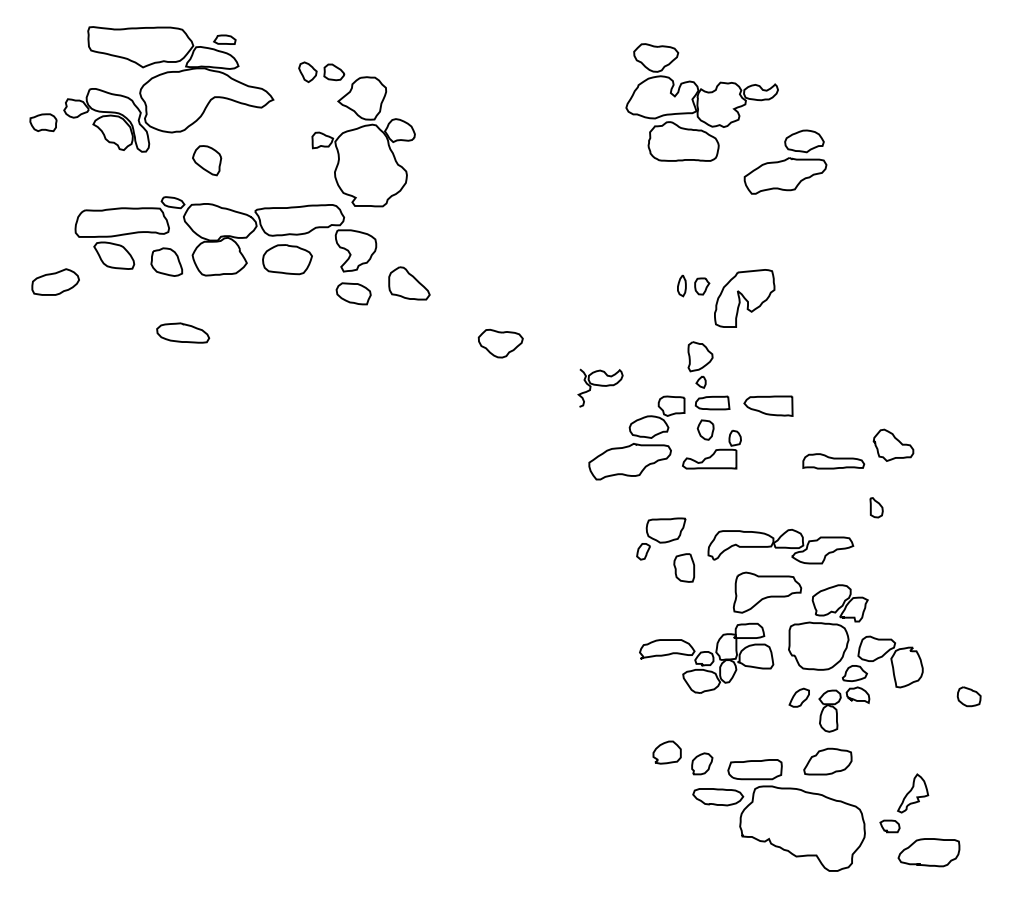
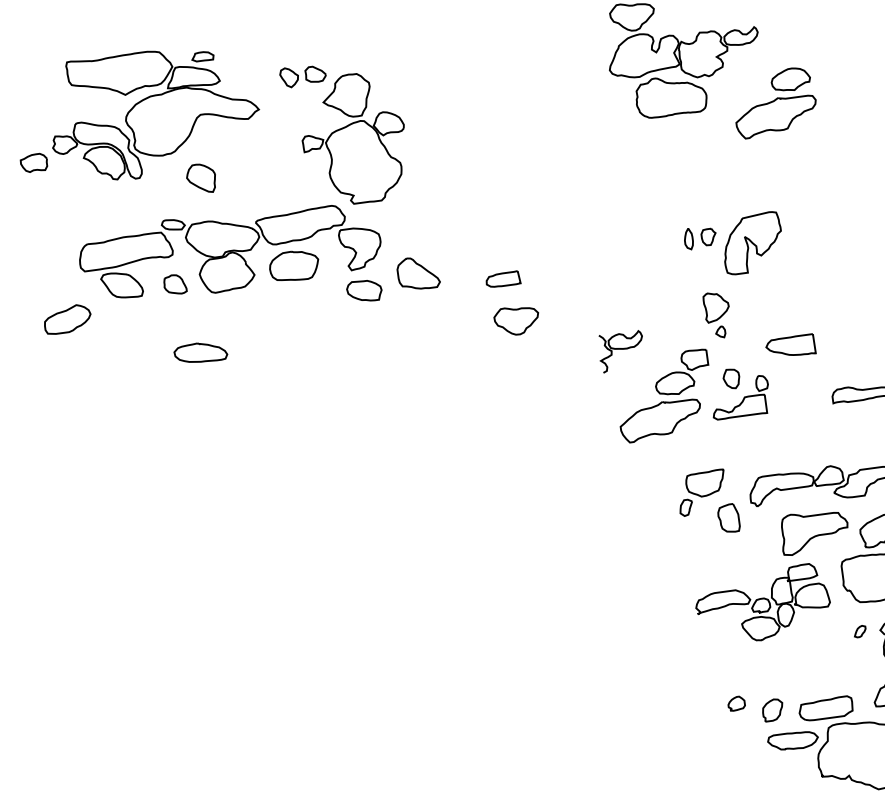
part: (166, 261) -> (174, 284), size x0.7
part: (712, 402) -> (502, 279), moved
part: (798, 697) -> (859, 631), size x0.6
part: (666, 752) -> (735, 703), size x0.6

